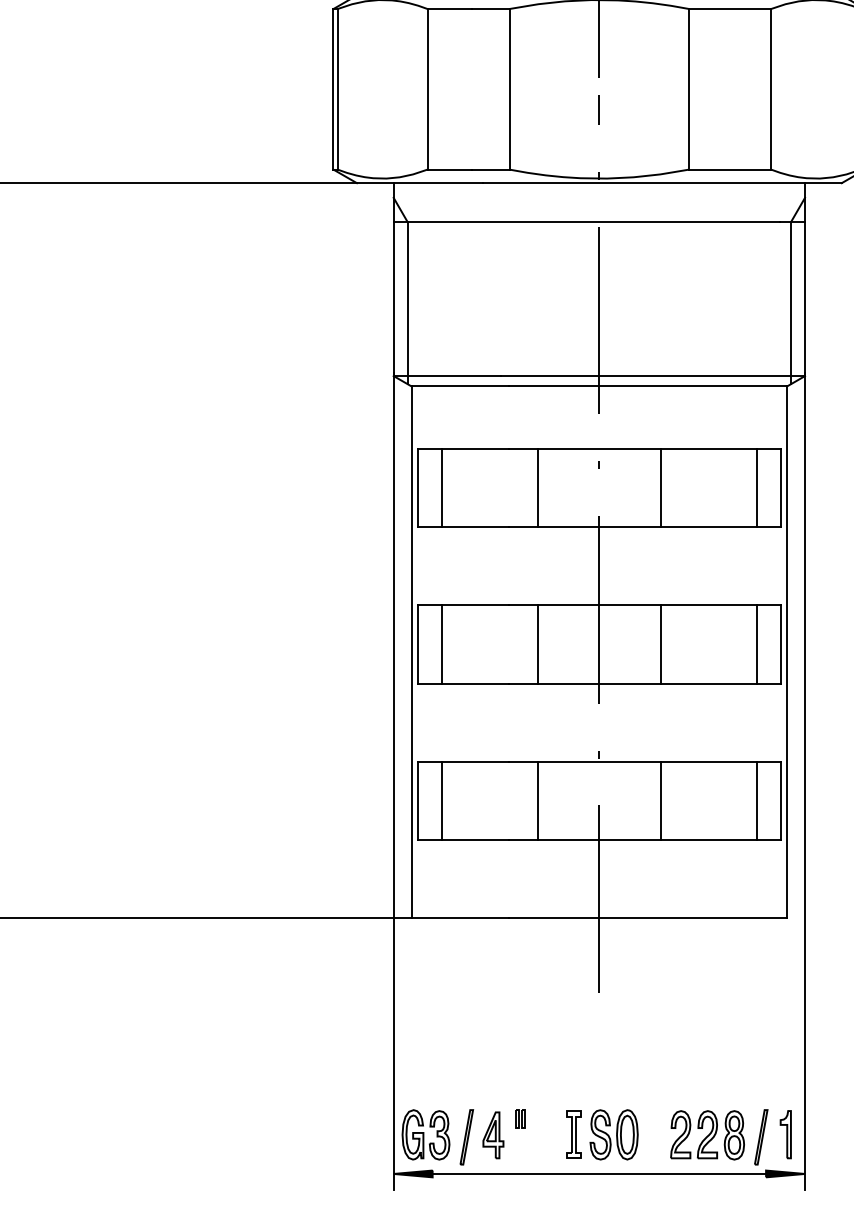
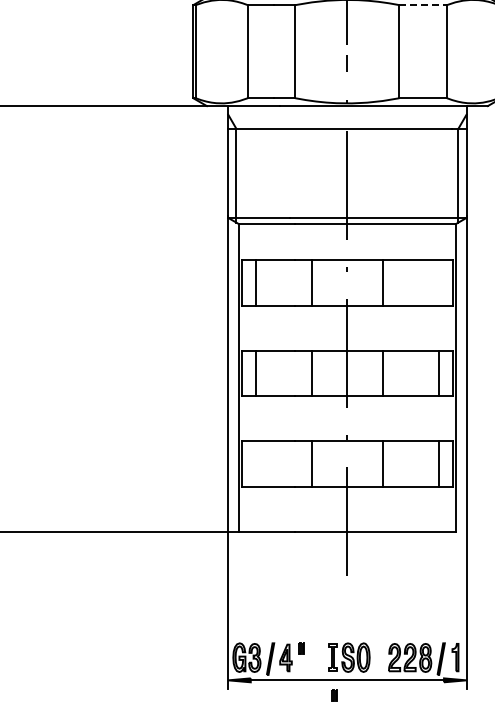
line: (730, 9) -> (423, 5), solid -> dashed
line: (756, 487) -> (438, 282), removed
line: (442, 799) -> (256, 463), removed
part: (577, 1200) -> (334, 695), added

